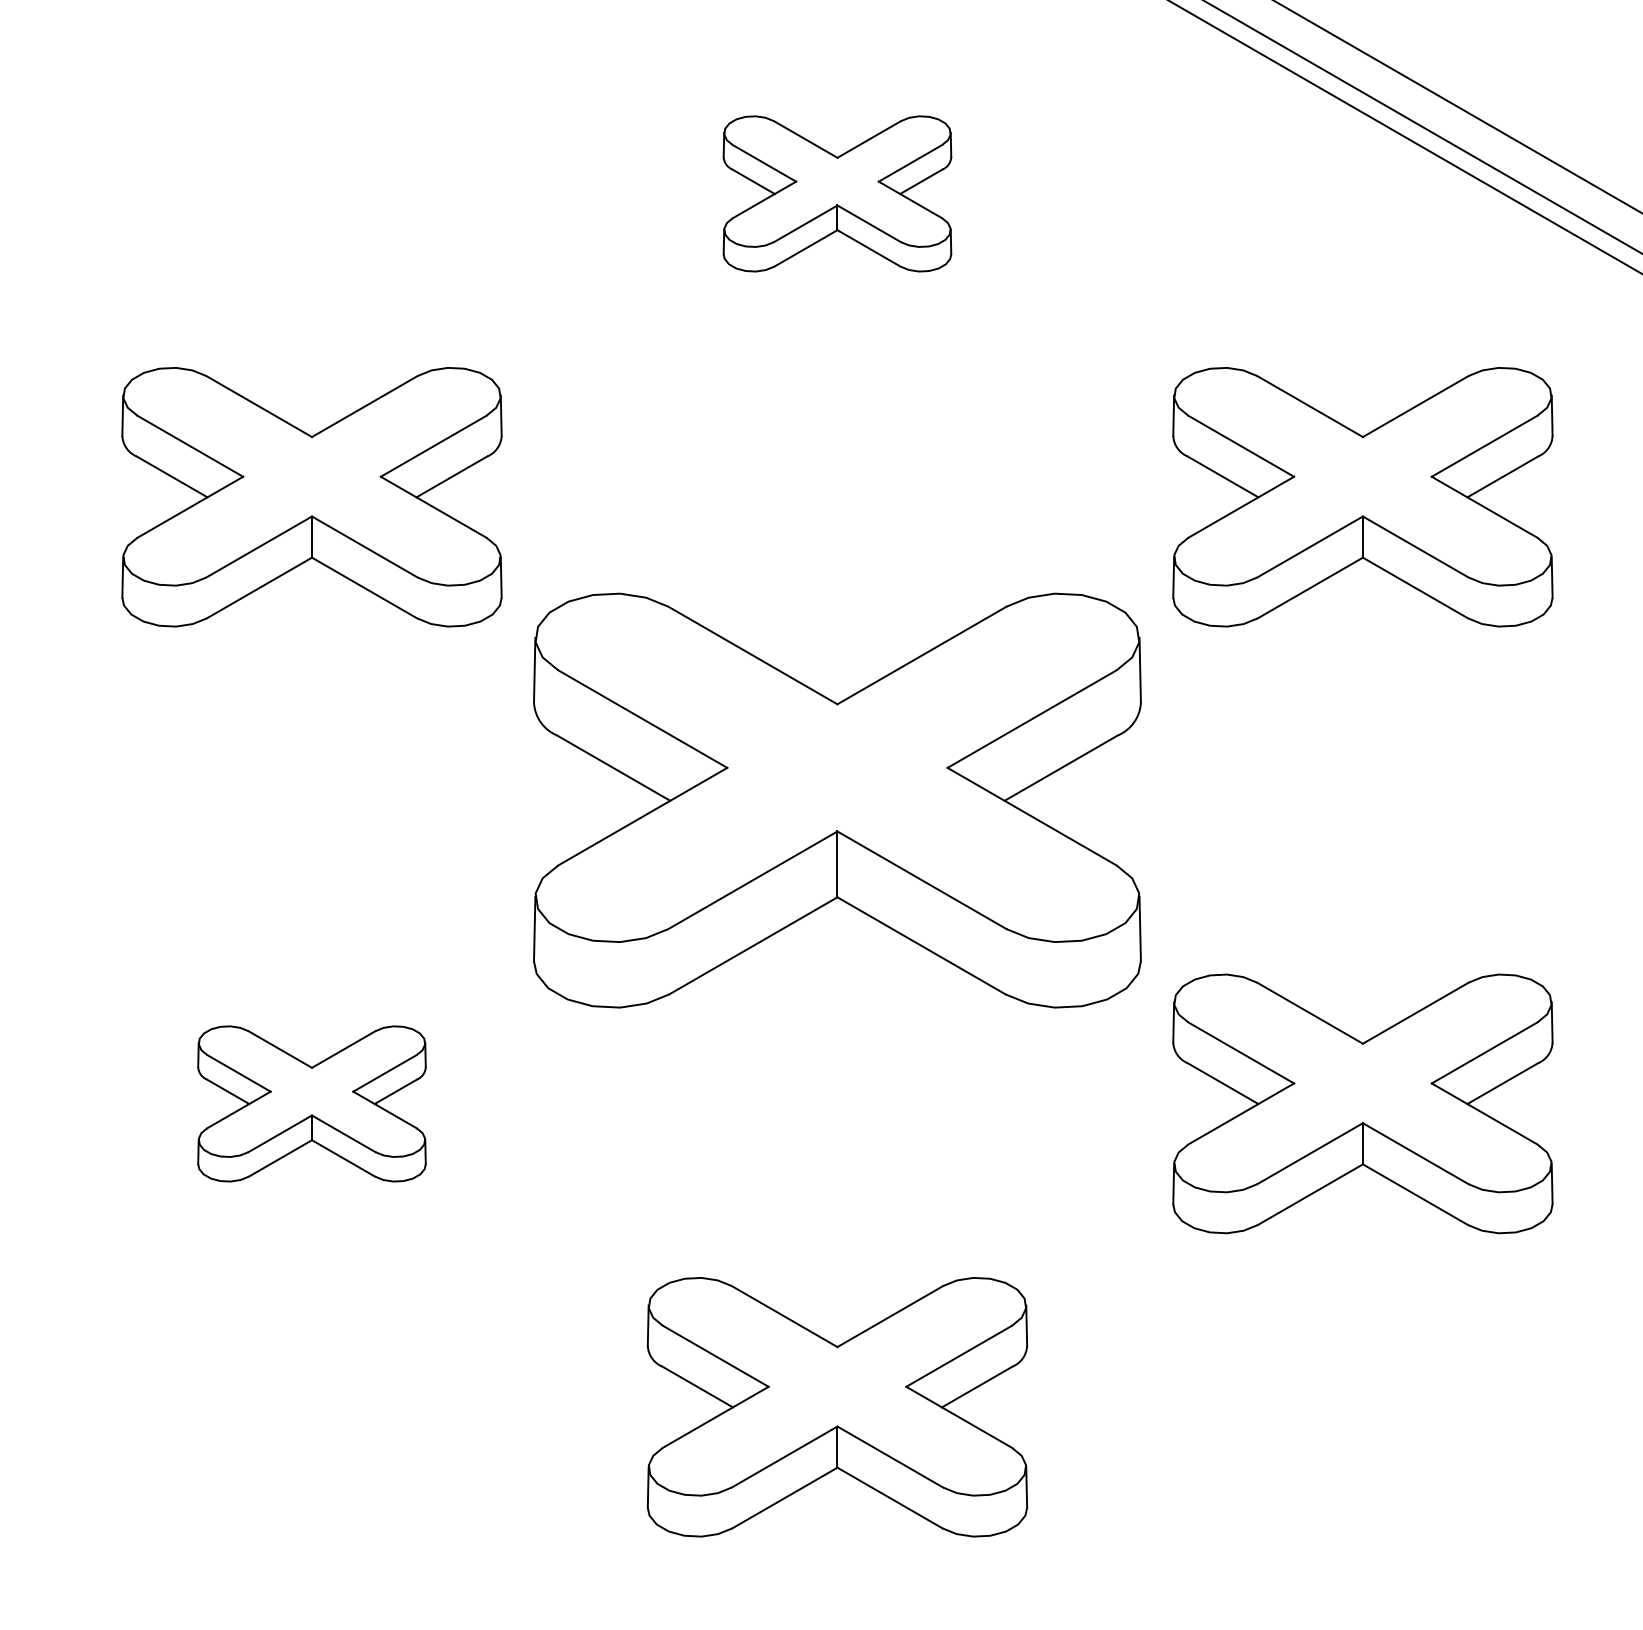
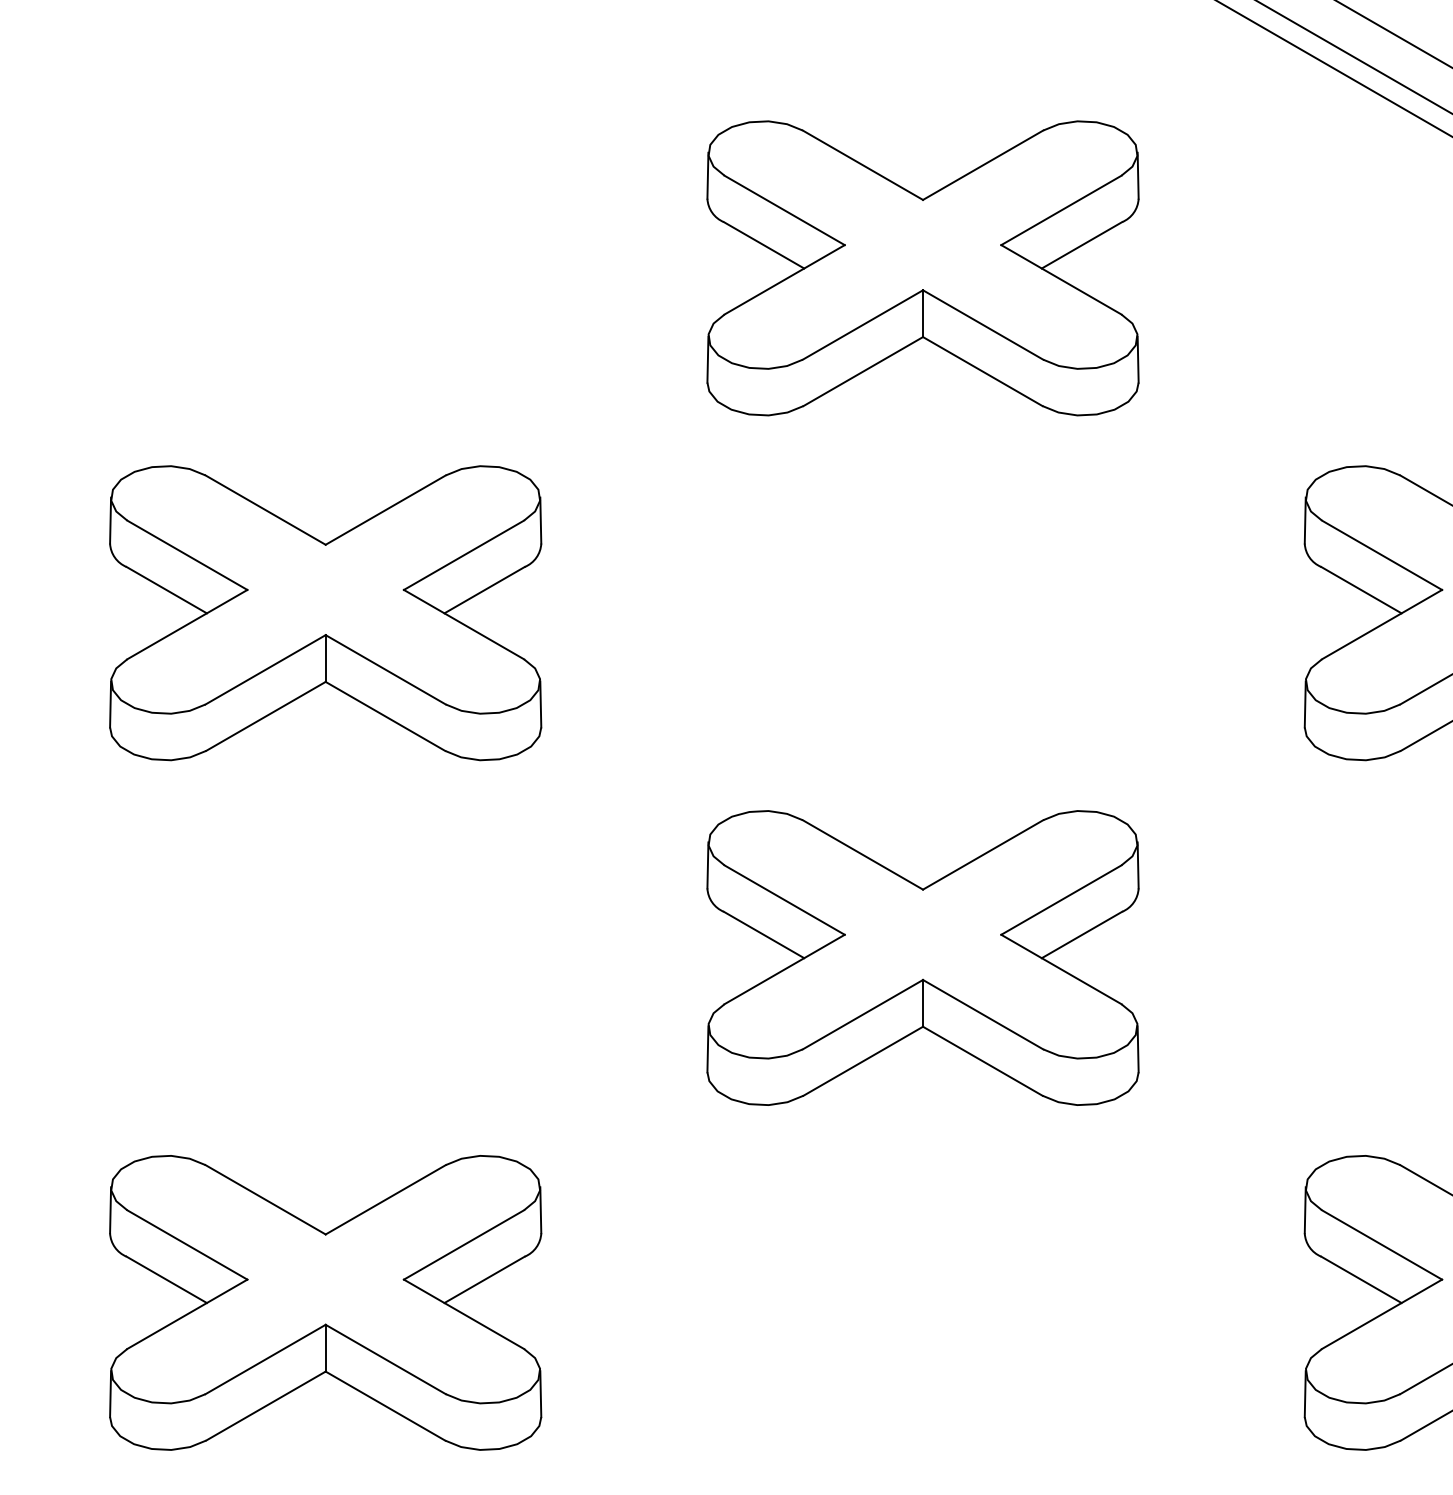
part: (837, 193) -> (923, 267), size x1.67
part: (837, 800) -> (923, 957), size x0.62
part: (311, 1103) -> (325, 1302), size x1.67

